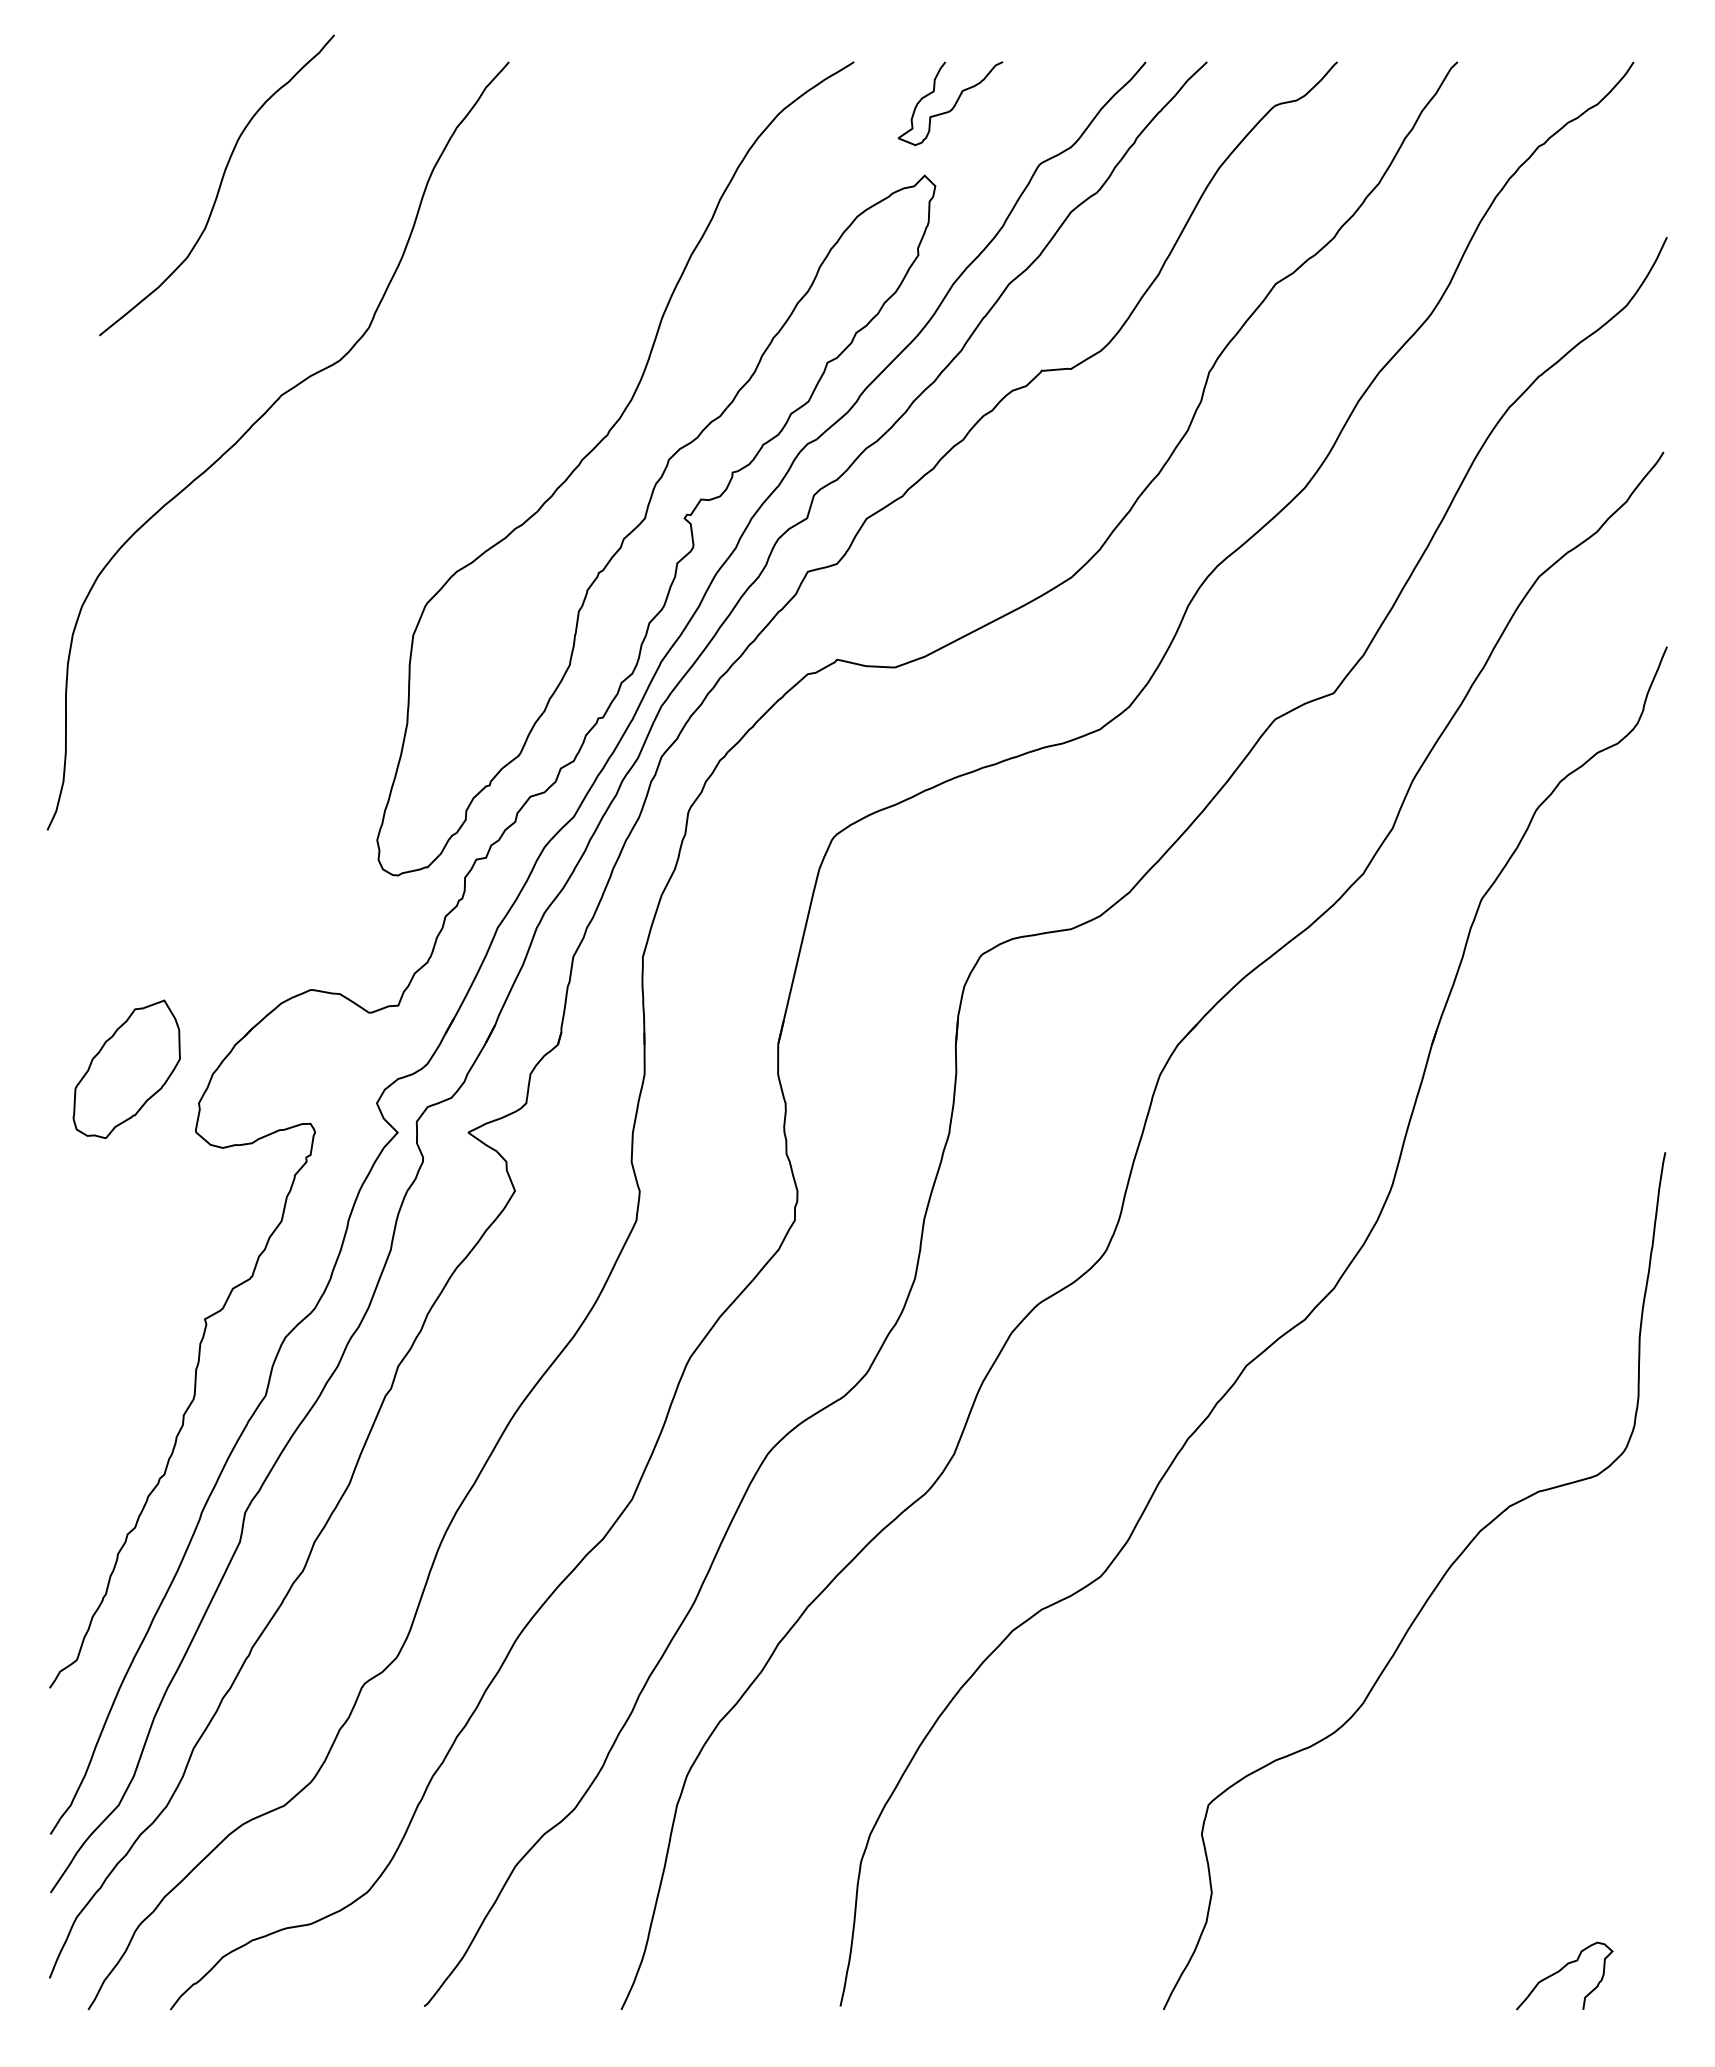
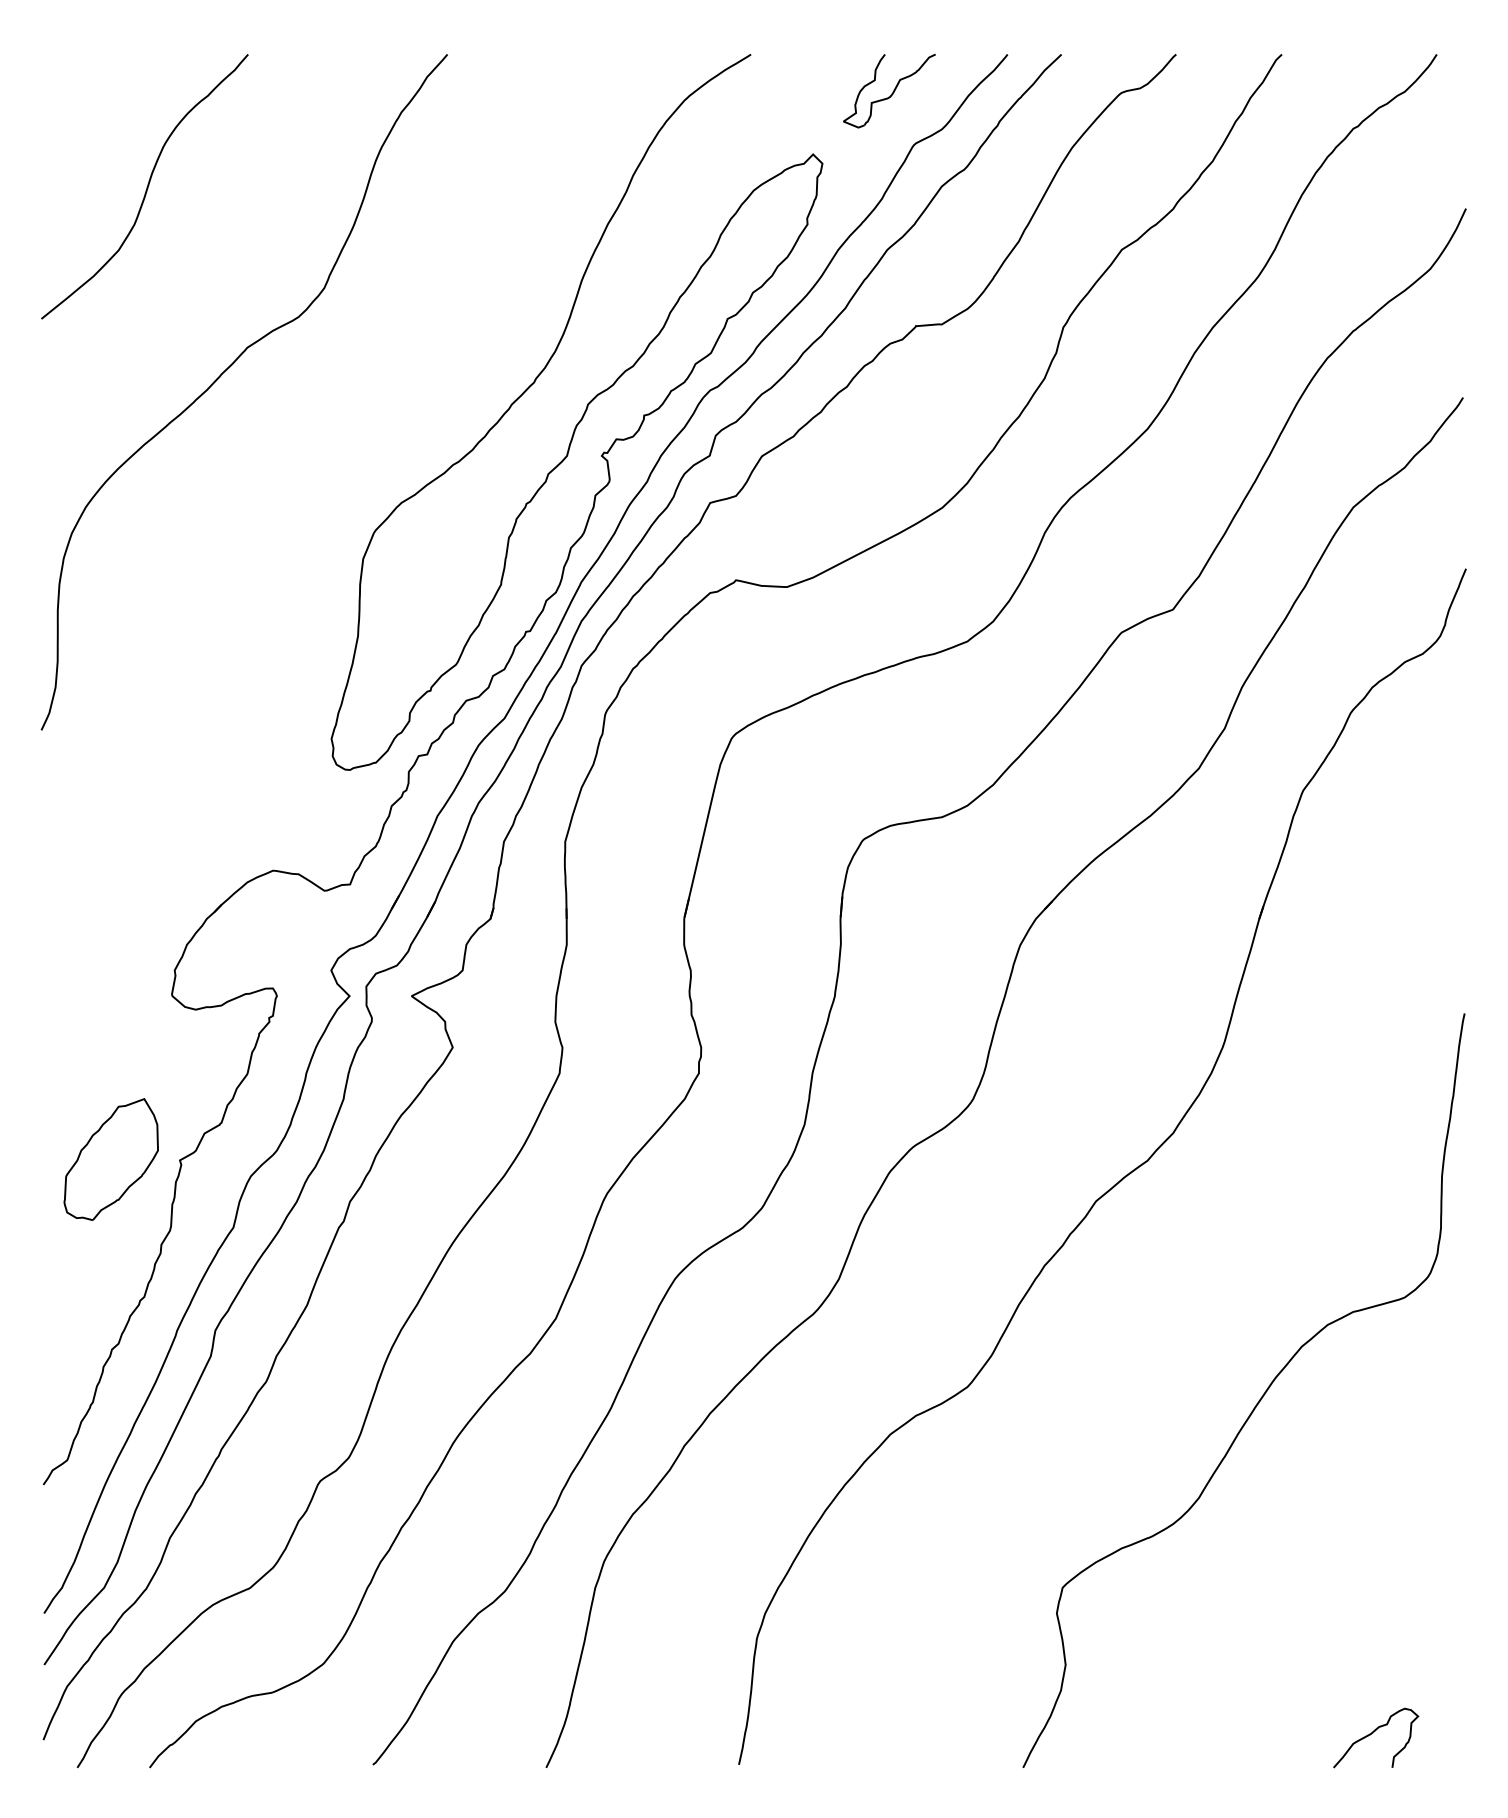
part: (950, 103) -> (889, 90), moved
curve: (218, 187) -> (146, 188), moved
part: (126, 1069) -> (111, 1159), moved

